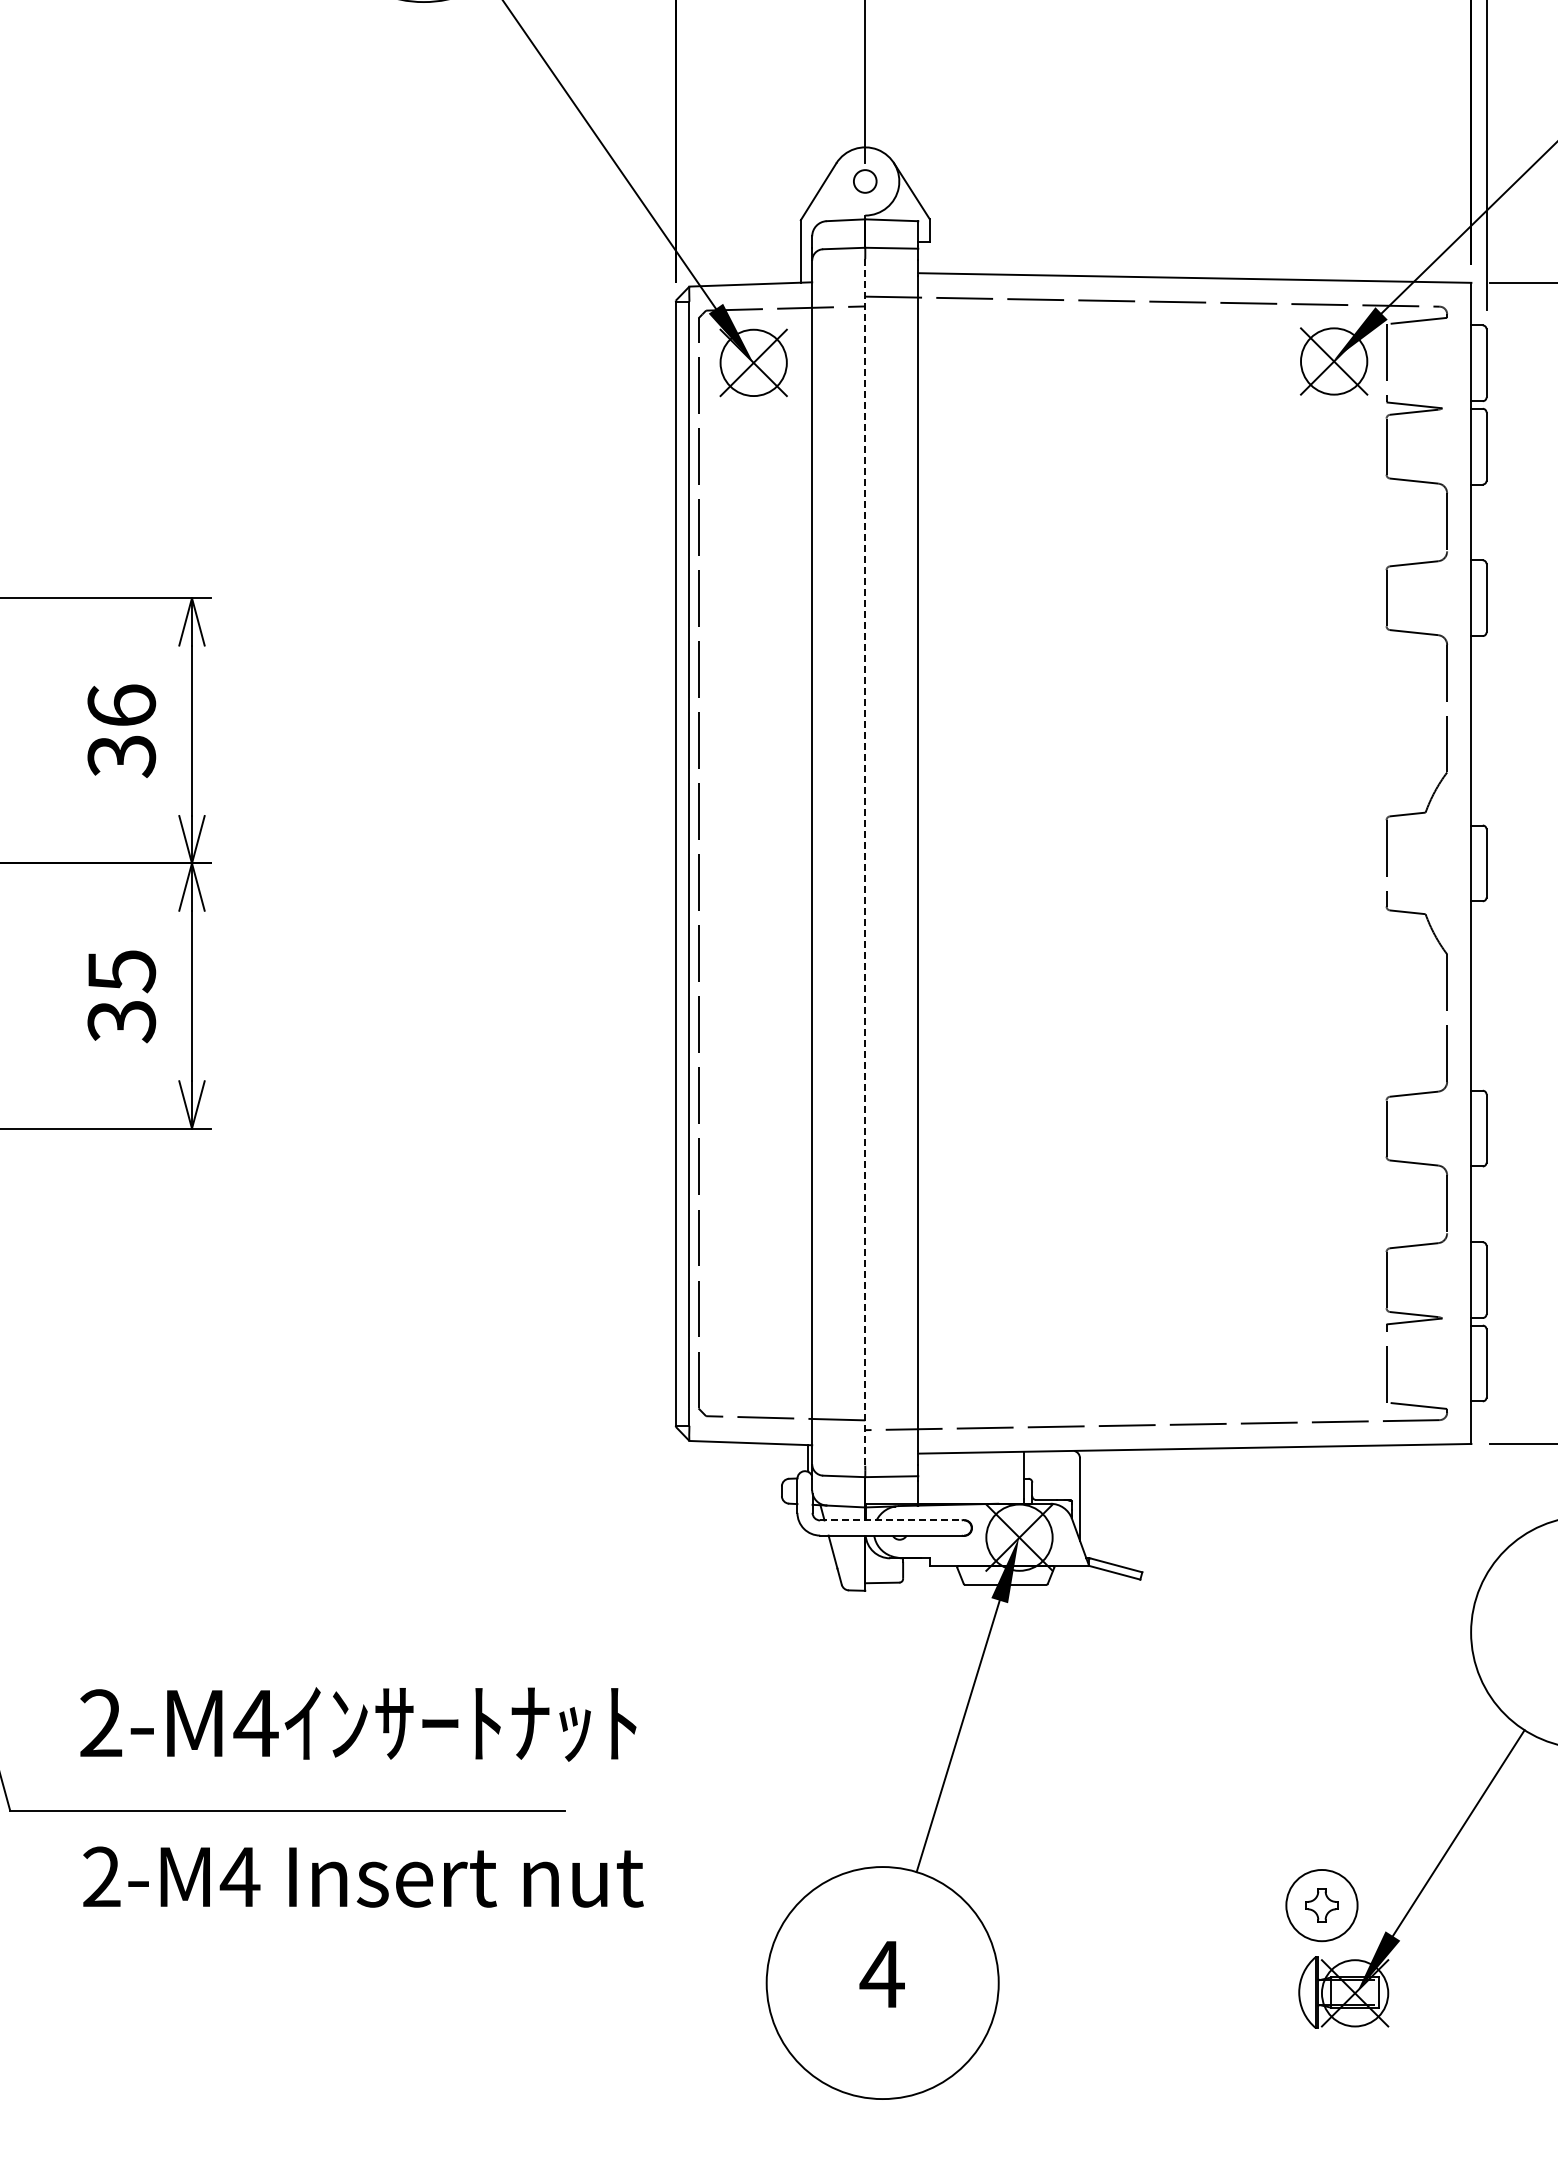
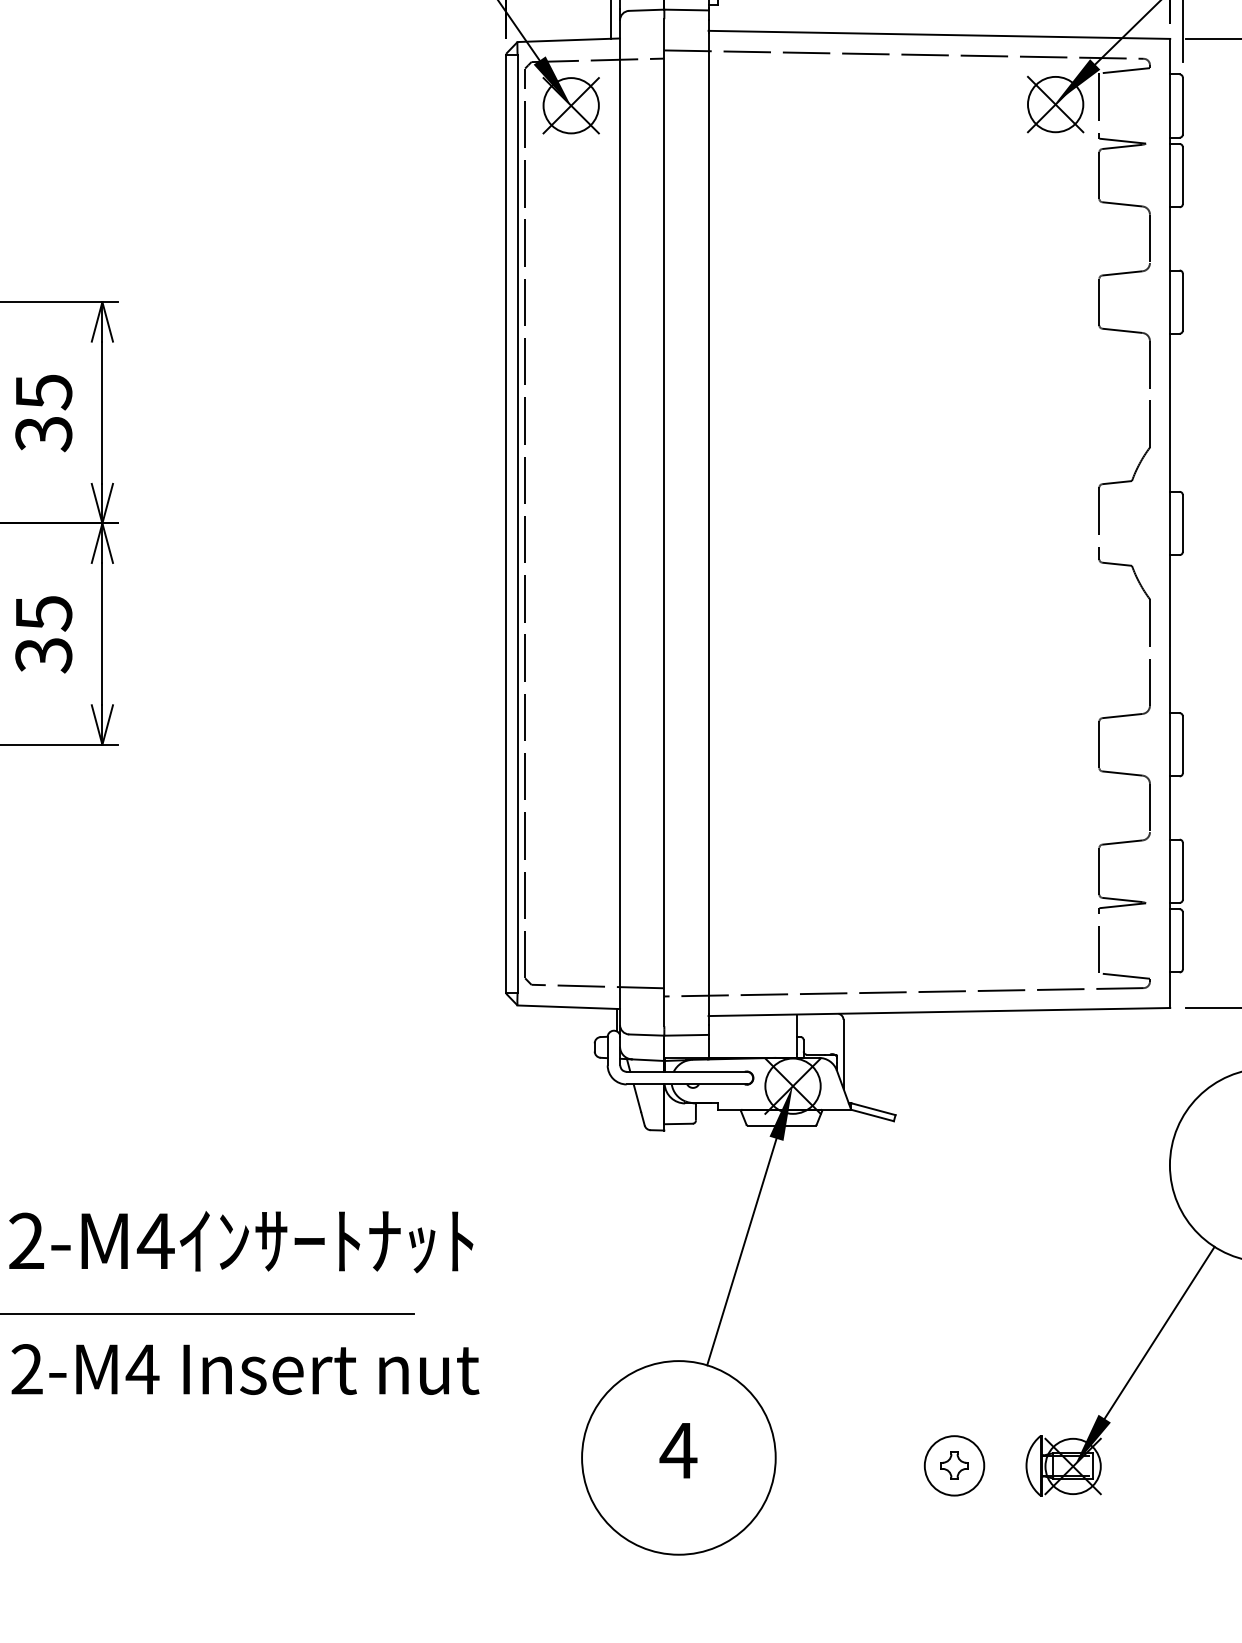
text: (121, 706) -> (43, 392), 36 -> 35
line: (865, 862) -> (664, 522), dashed -> solid
line: (892, 1520) -> (687, 1071), dashed -> solid
part: (1321, 1905) -> (954, 1465), moved

